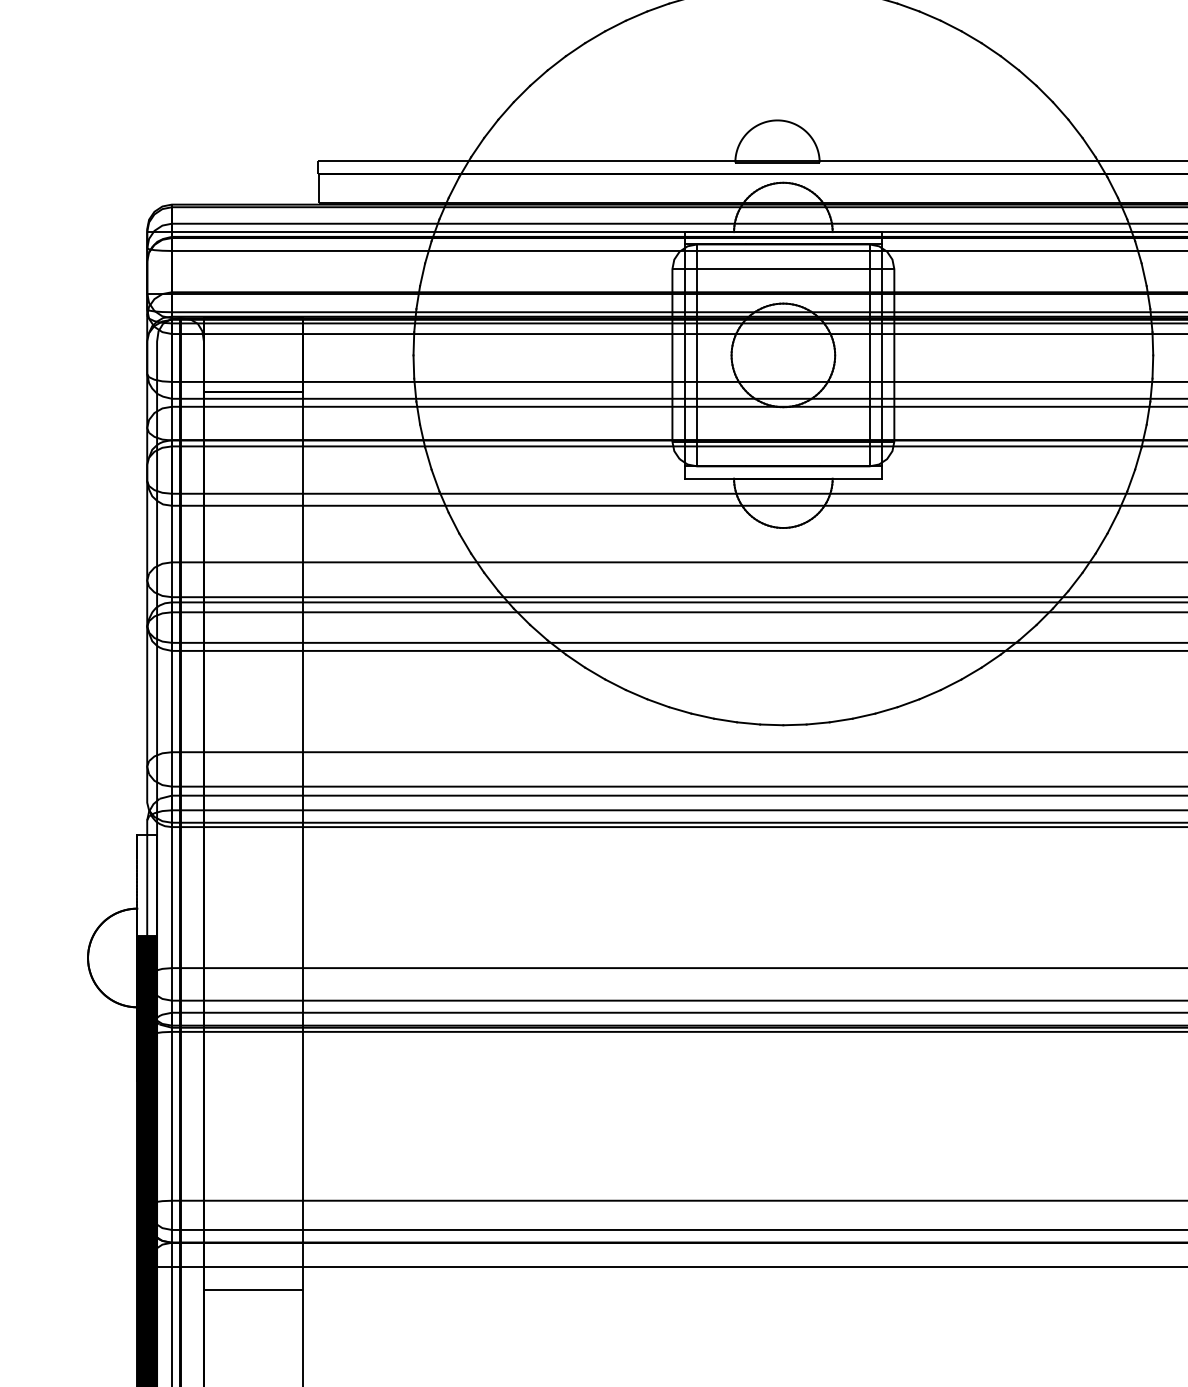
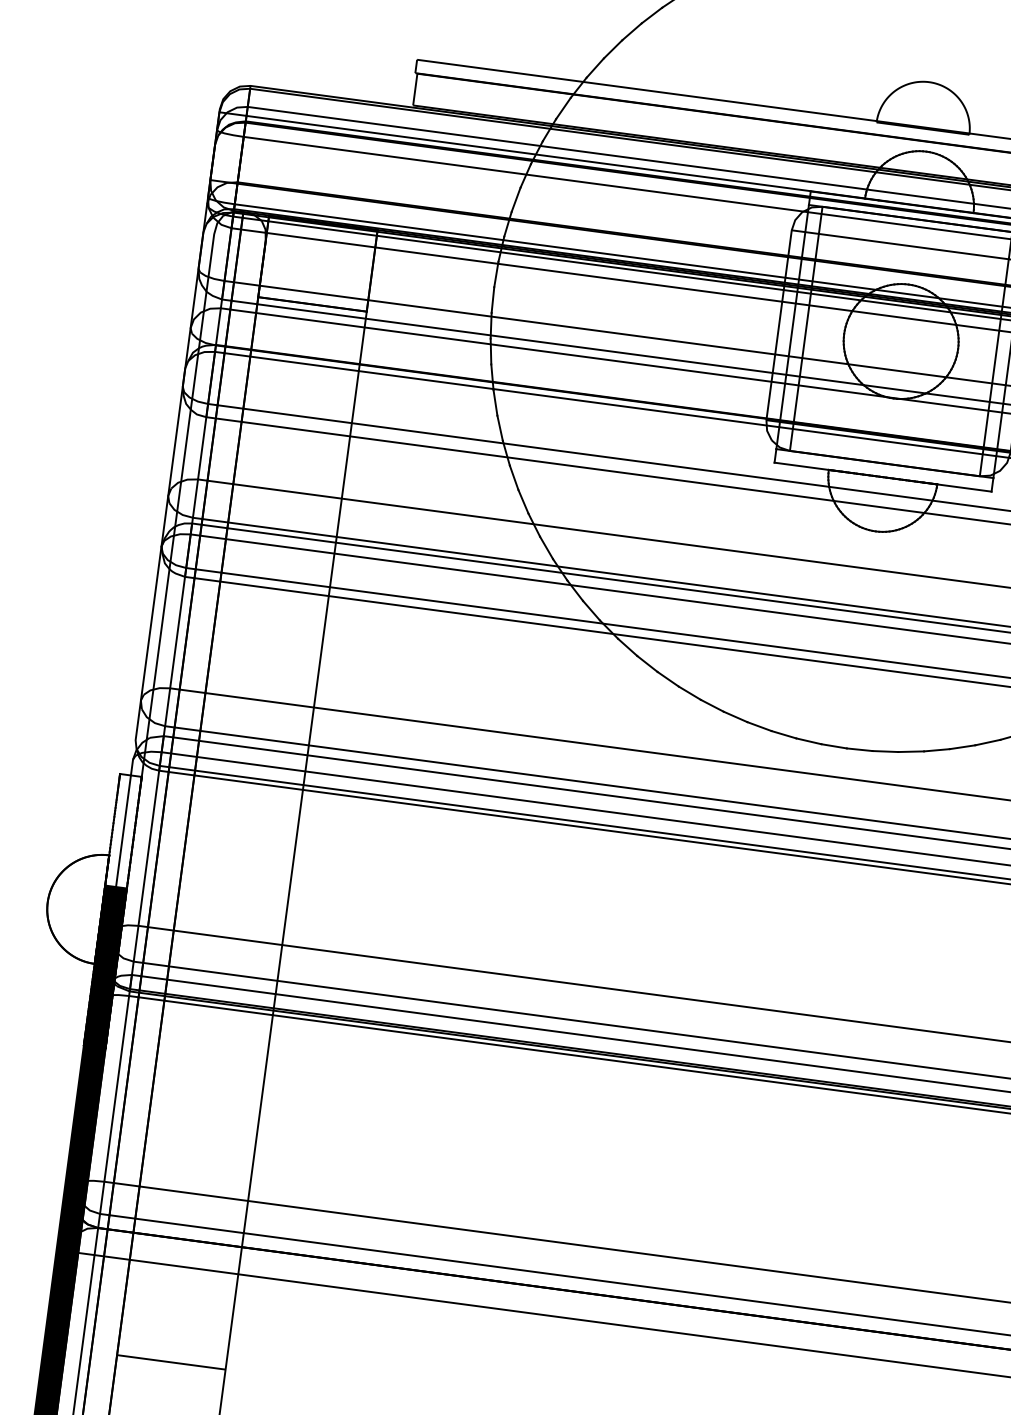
line: (252, 1290) -> (170, 1362), moved

